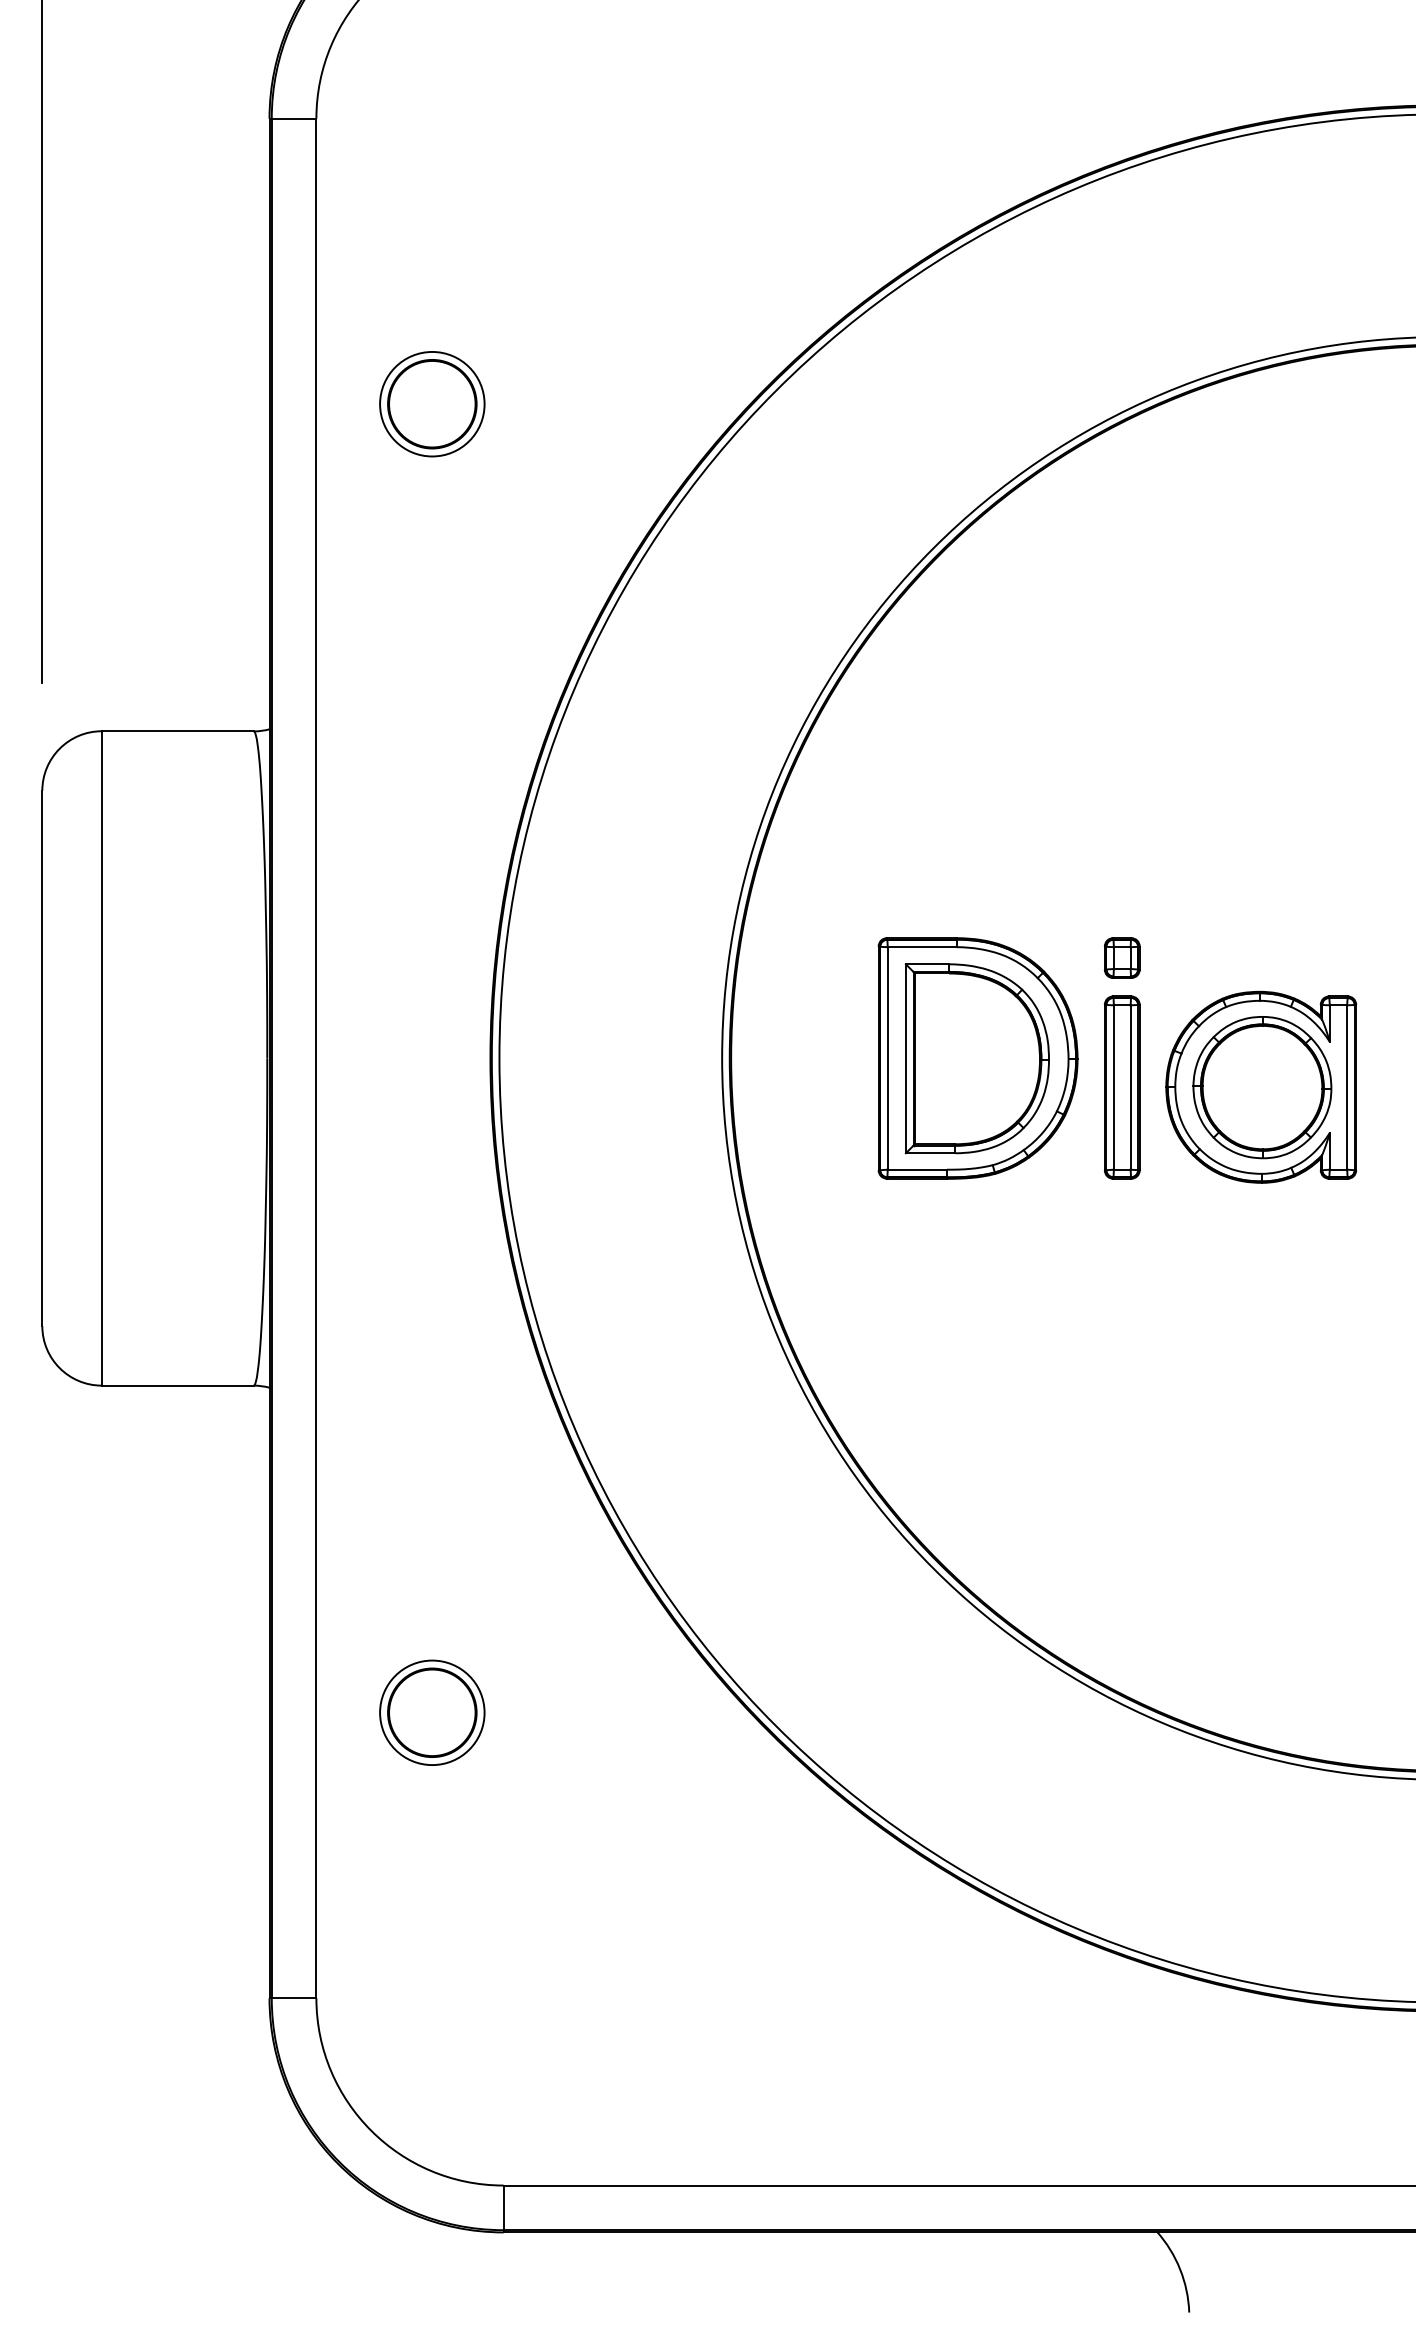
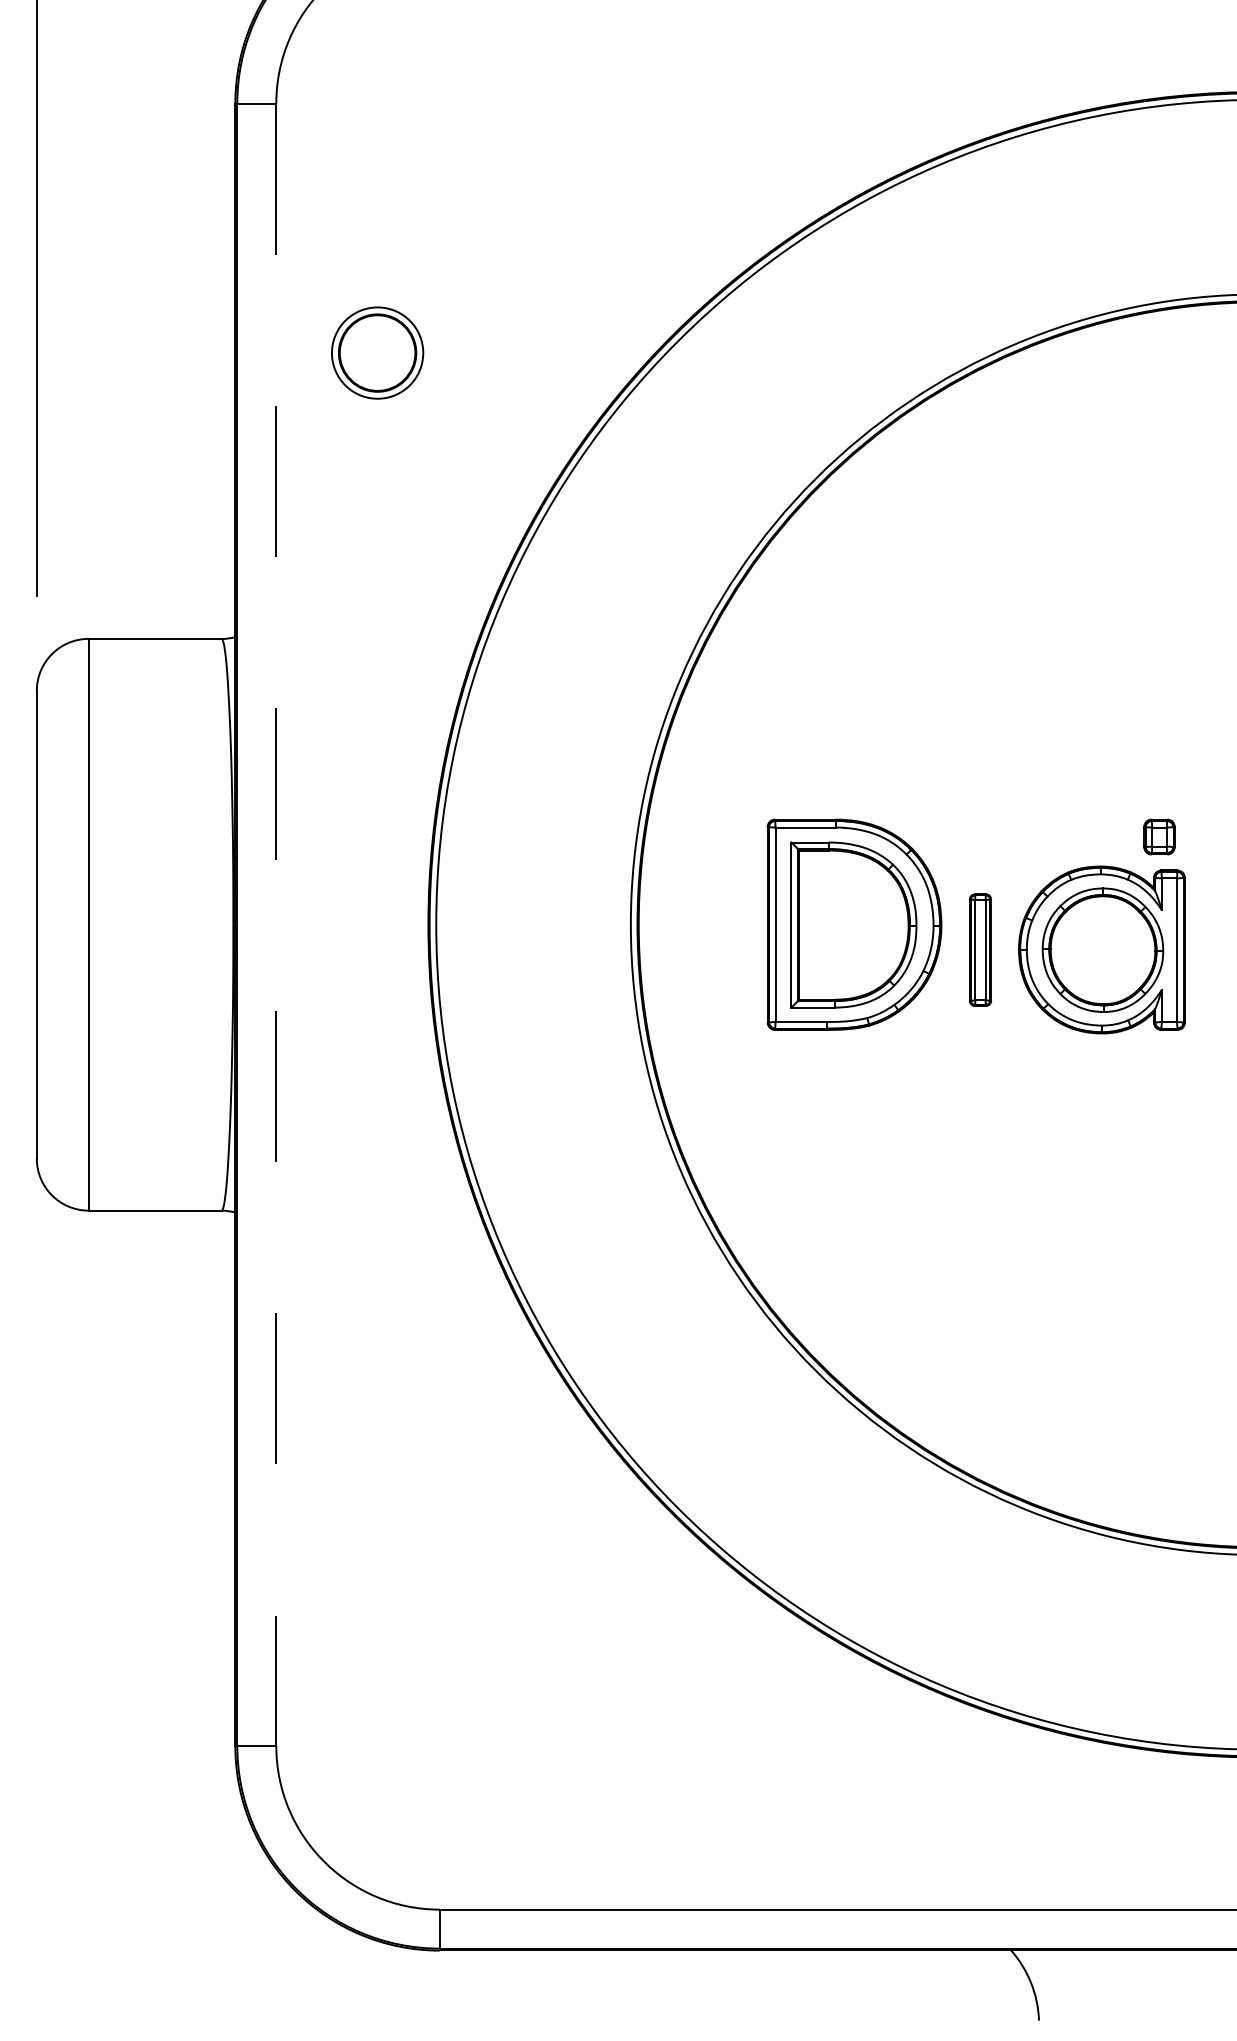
part: (1122, 957) -> (1159, 836), moved
line: (316, 1059) -> (276, 925), solid -> dashed
part: (1122, 1086) -> (980, 949), size x0.7
part: (432, 1712) -> (377, 1496), removed

